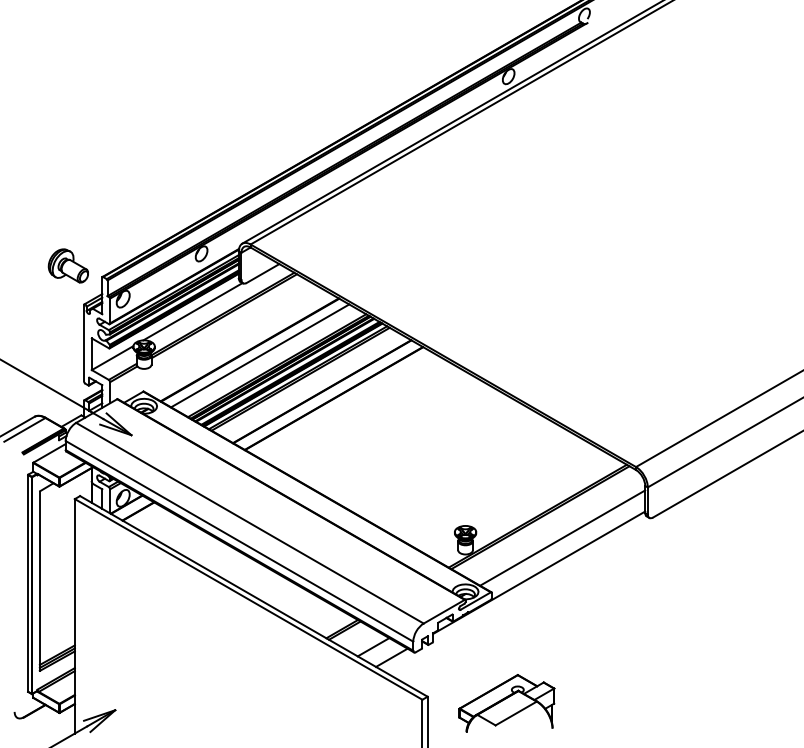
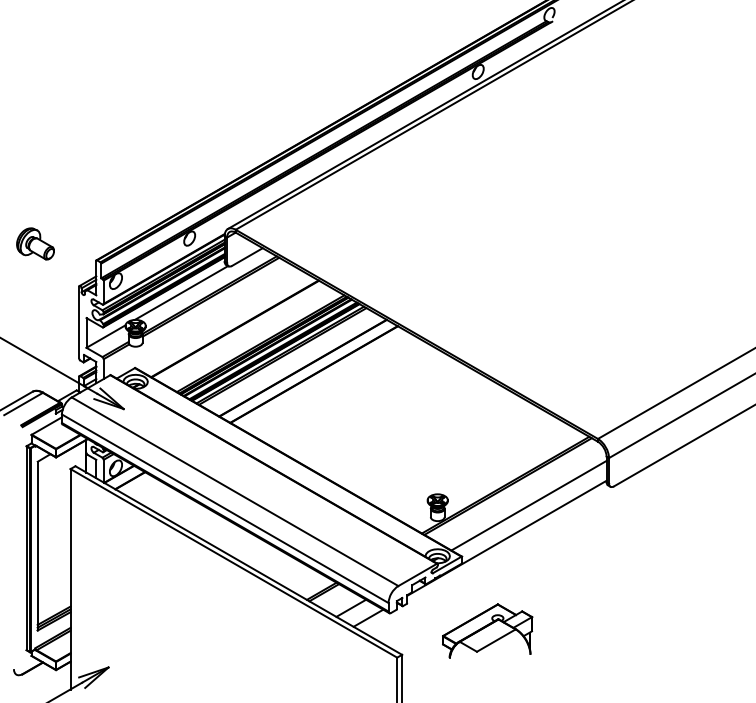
part: (68, 265) -> (35, 243), moved
line: (259, 355) -> (244, 334), removed
part: (506, 702) -> (487, 630), moved

